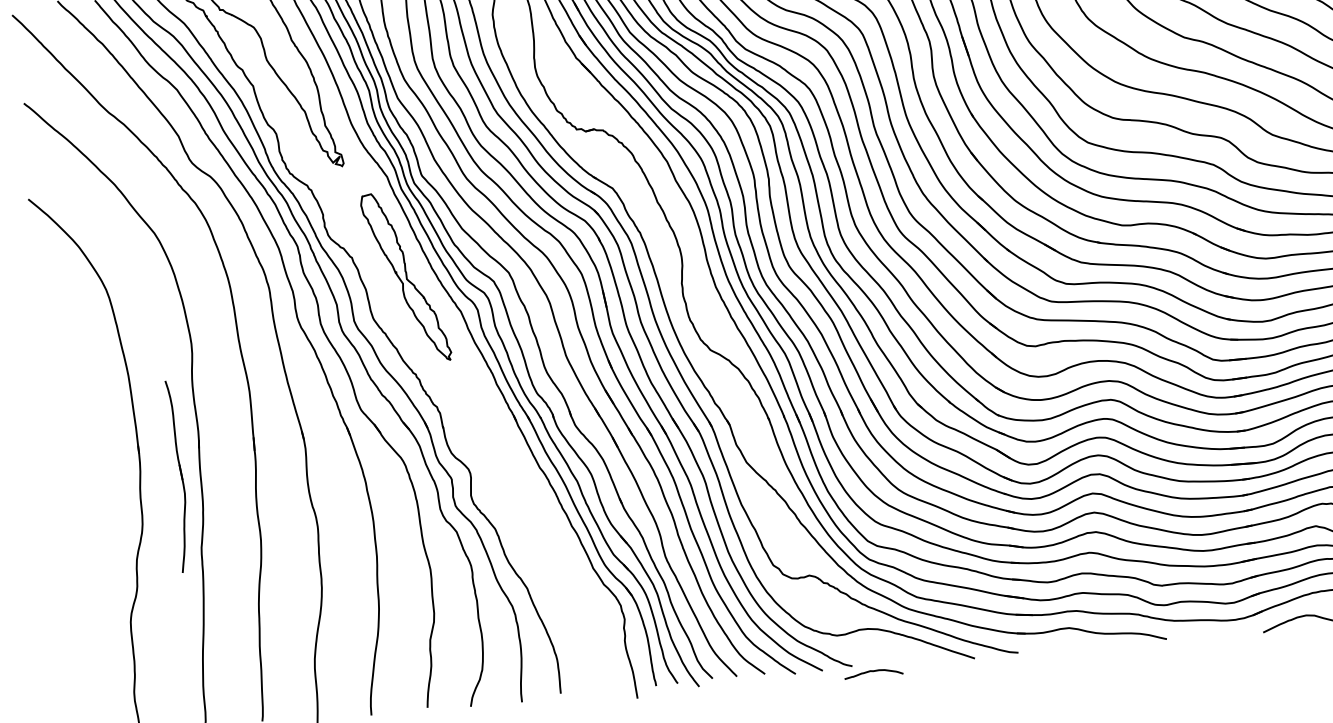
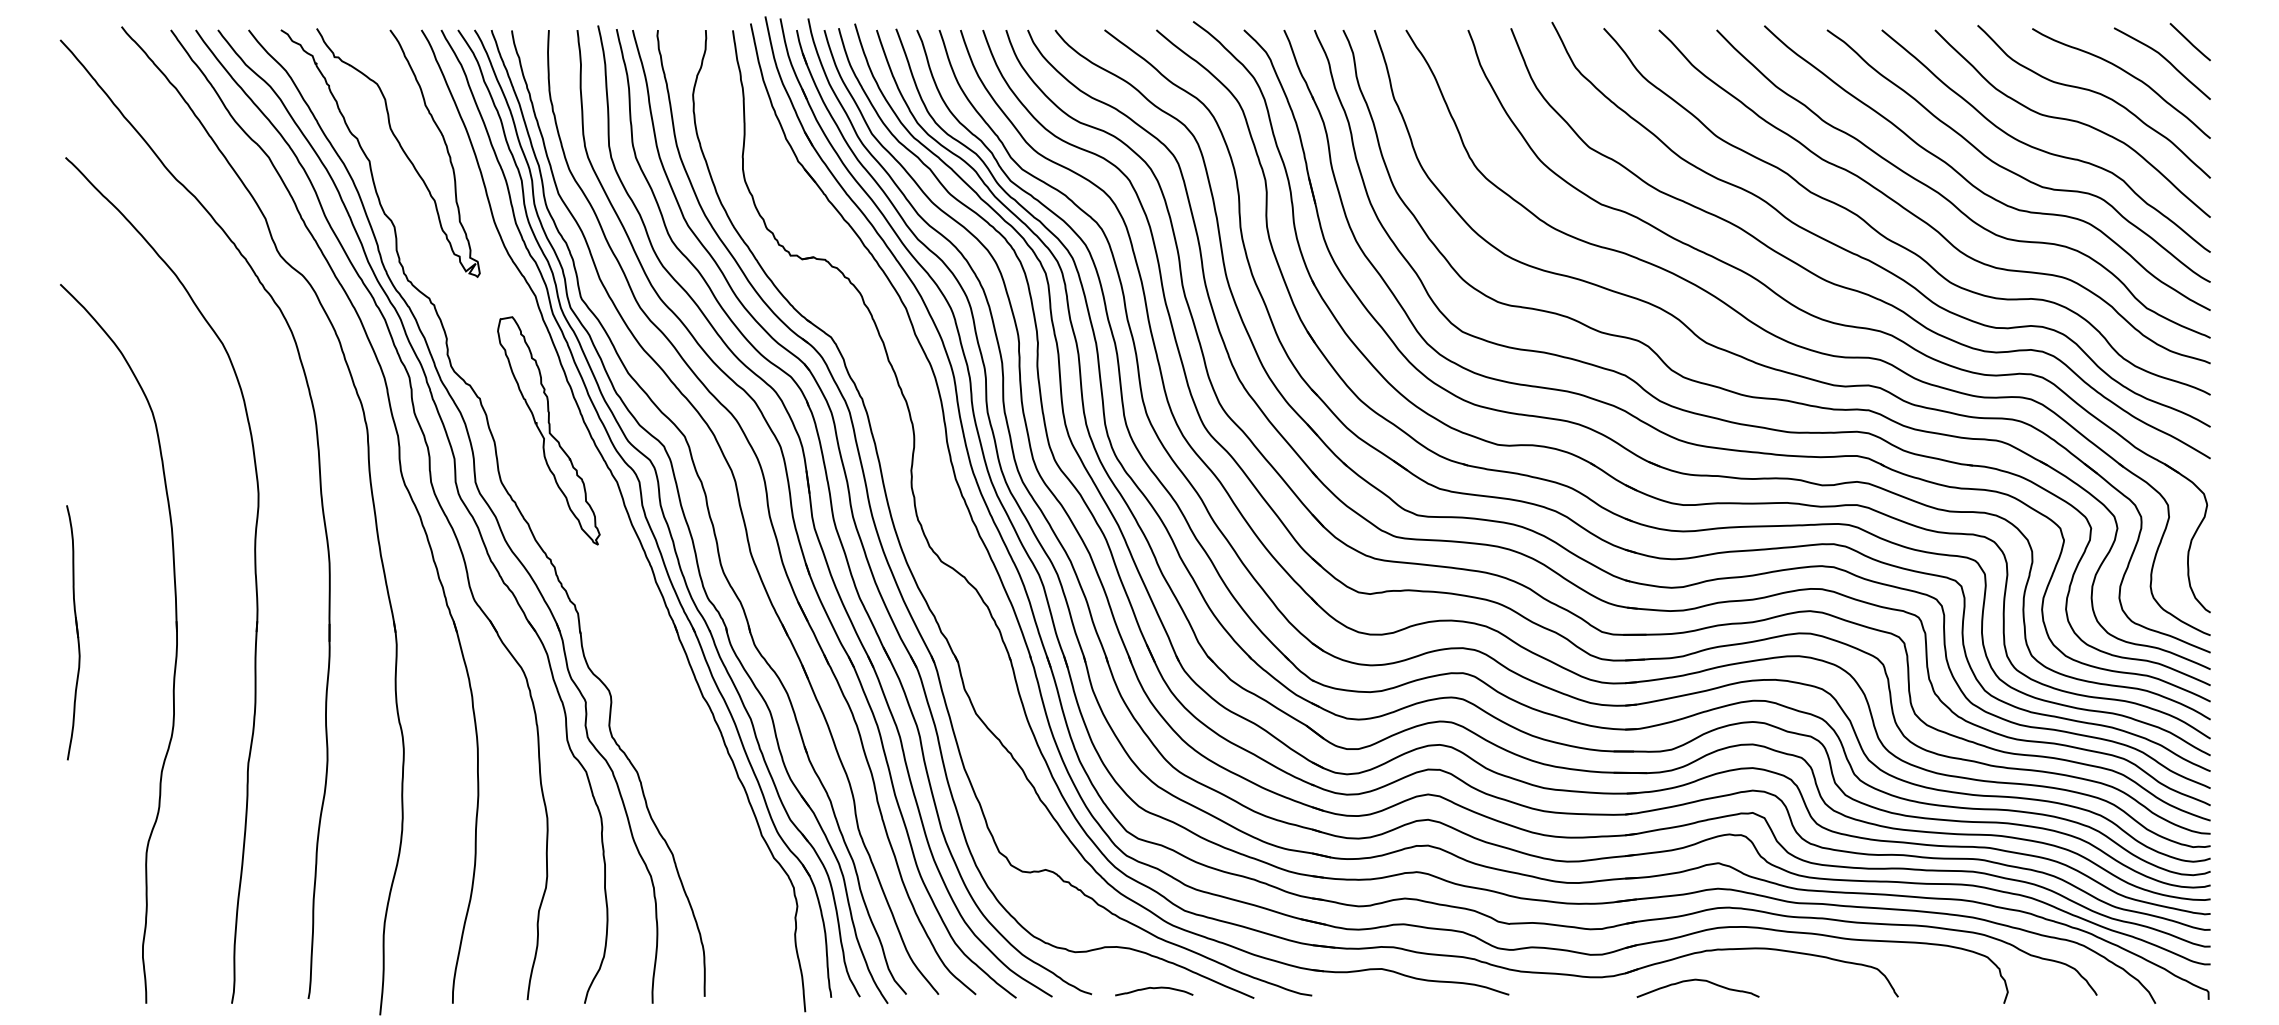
part: (178, 476) -> (73, 632), moved
curve: (873, 672) -> (1154, 989), moved

